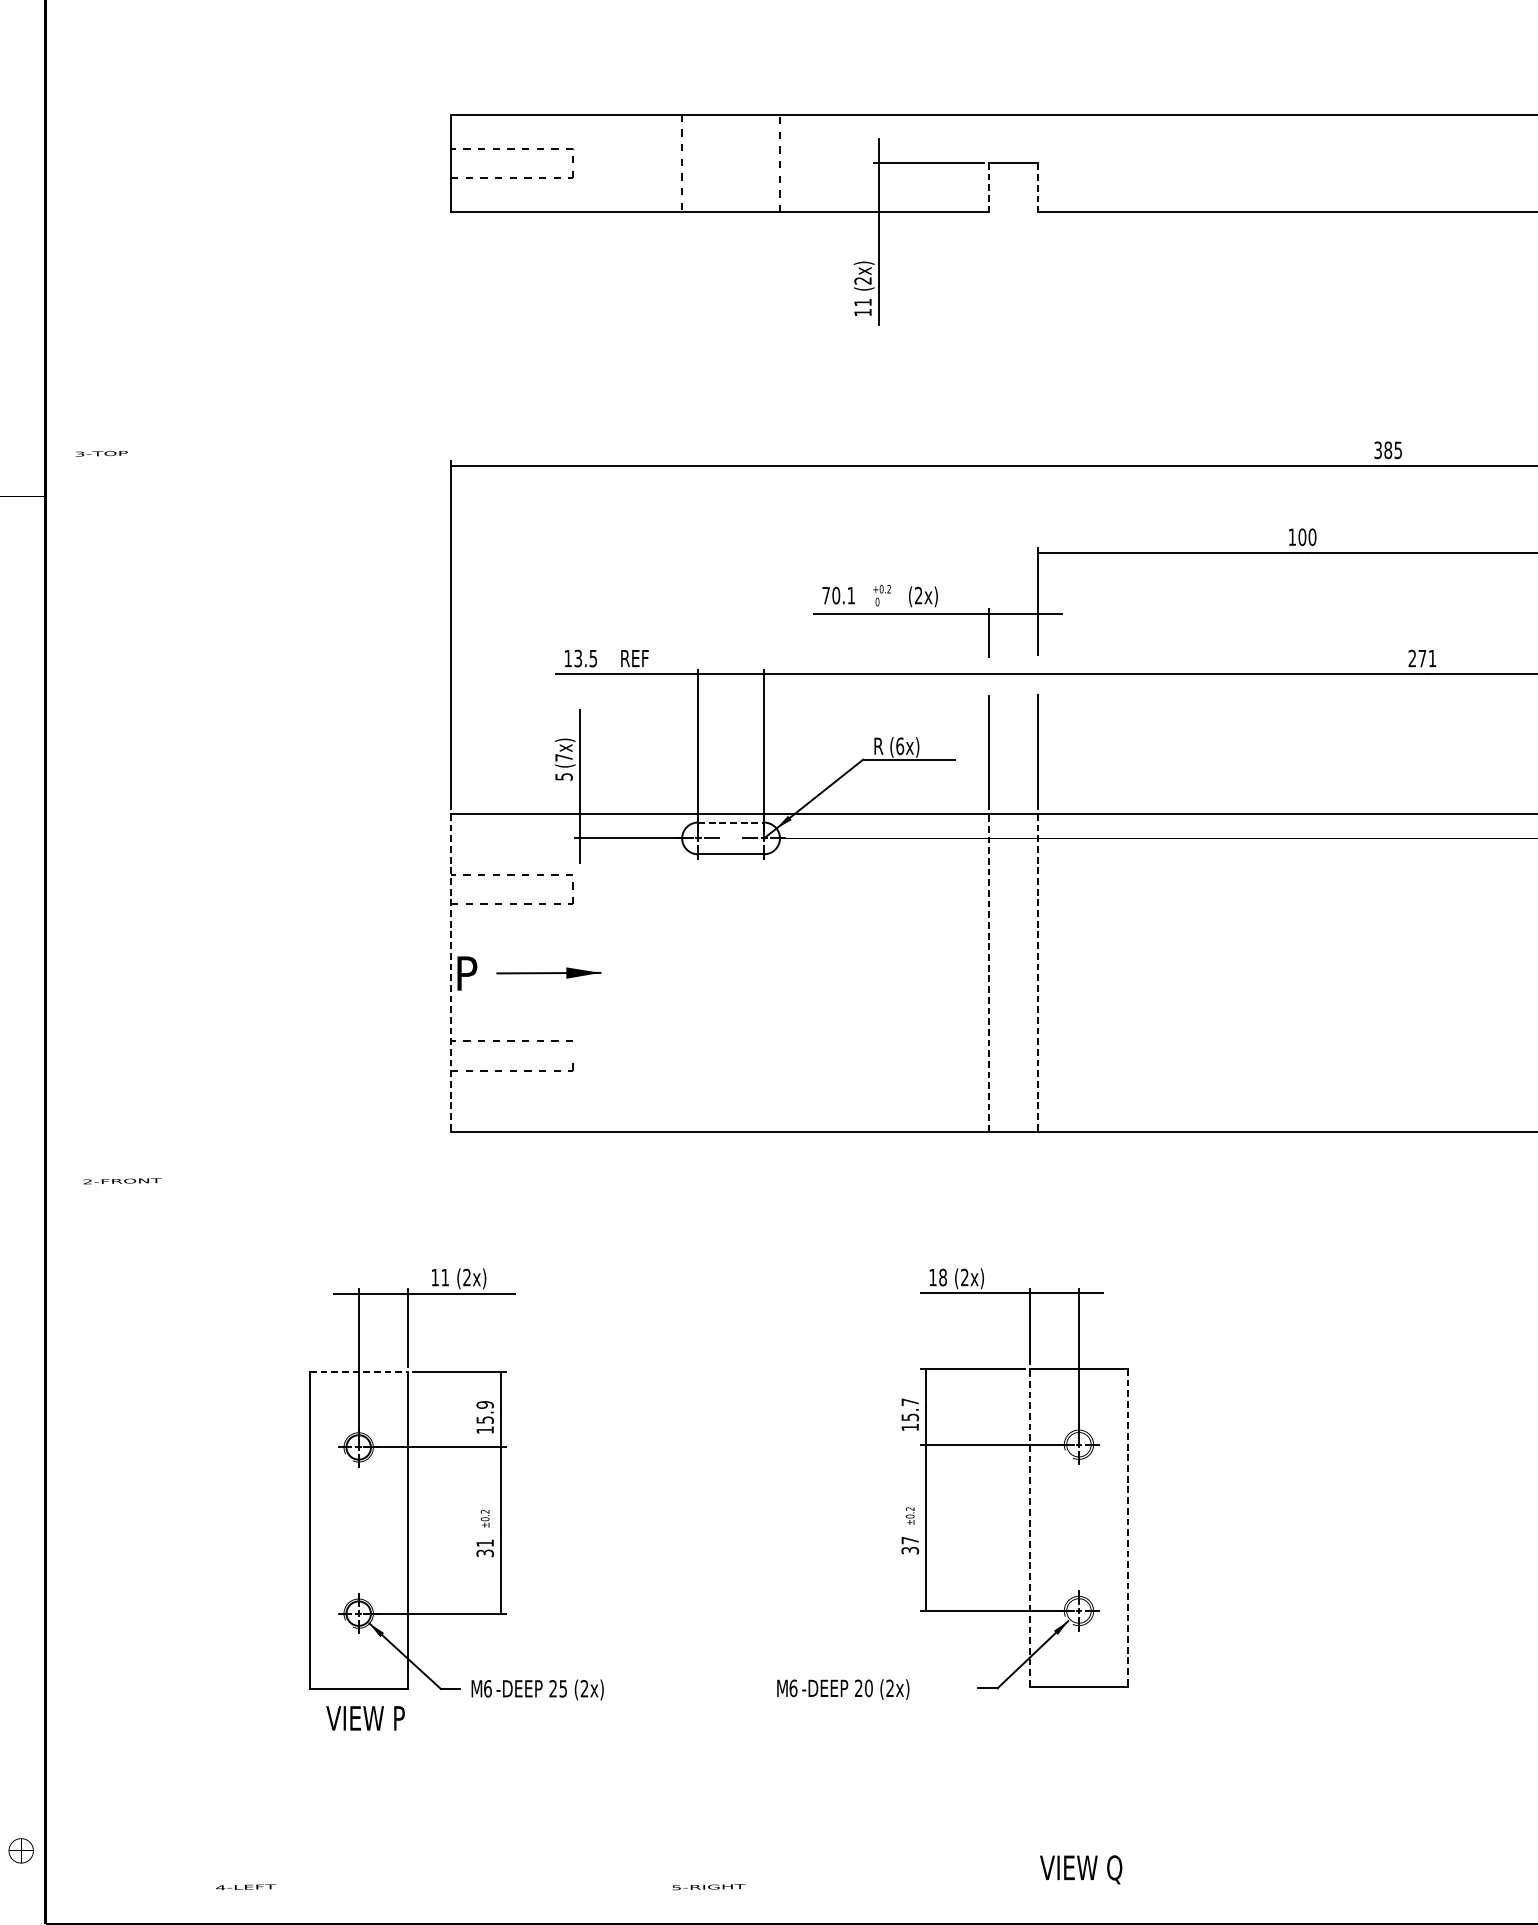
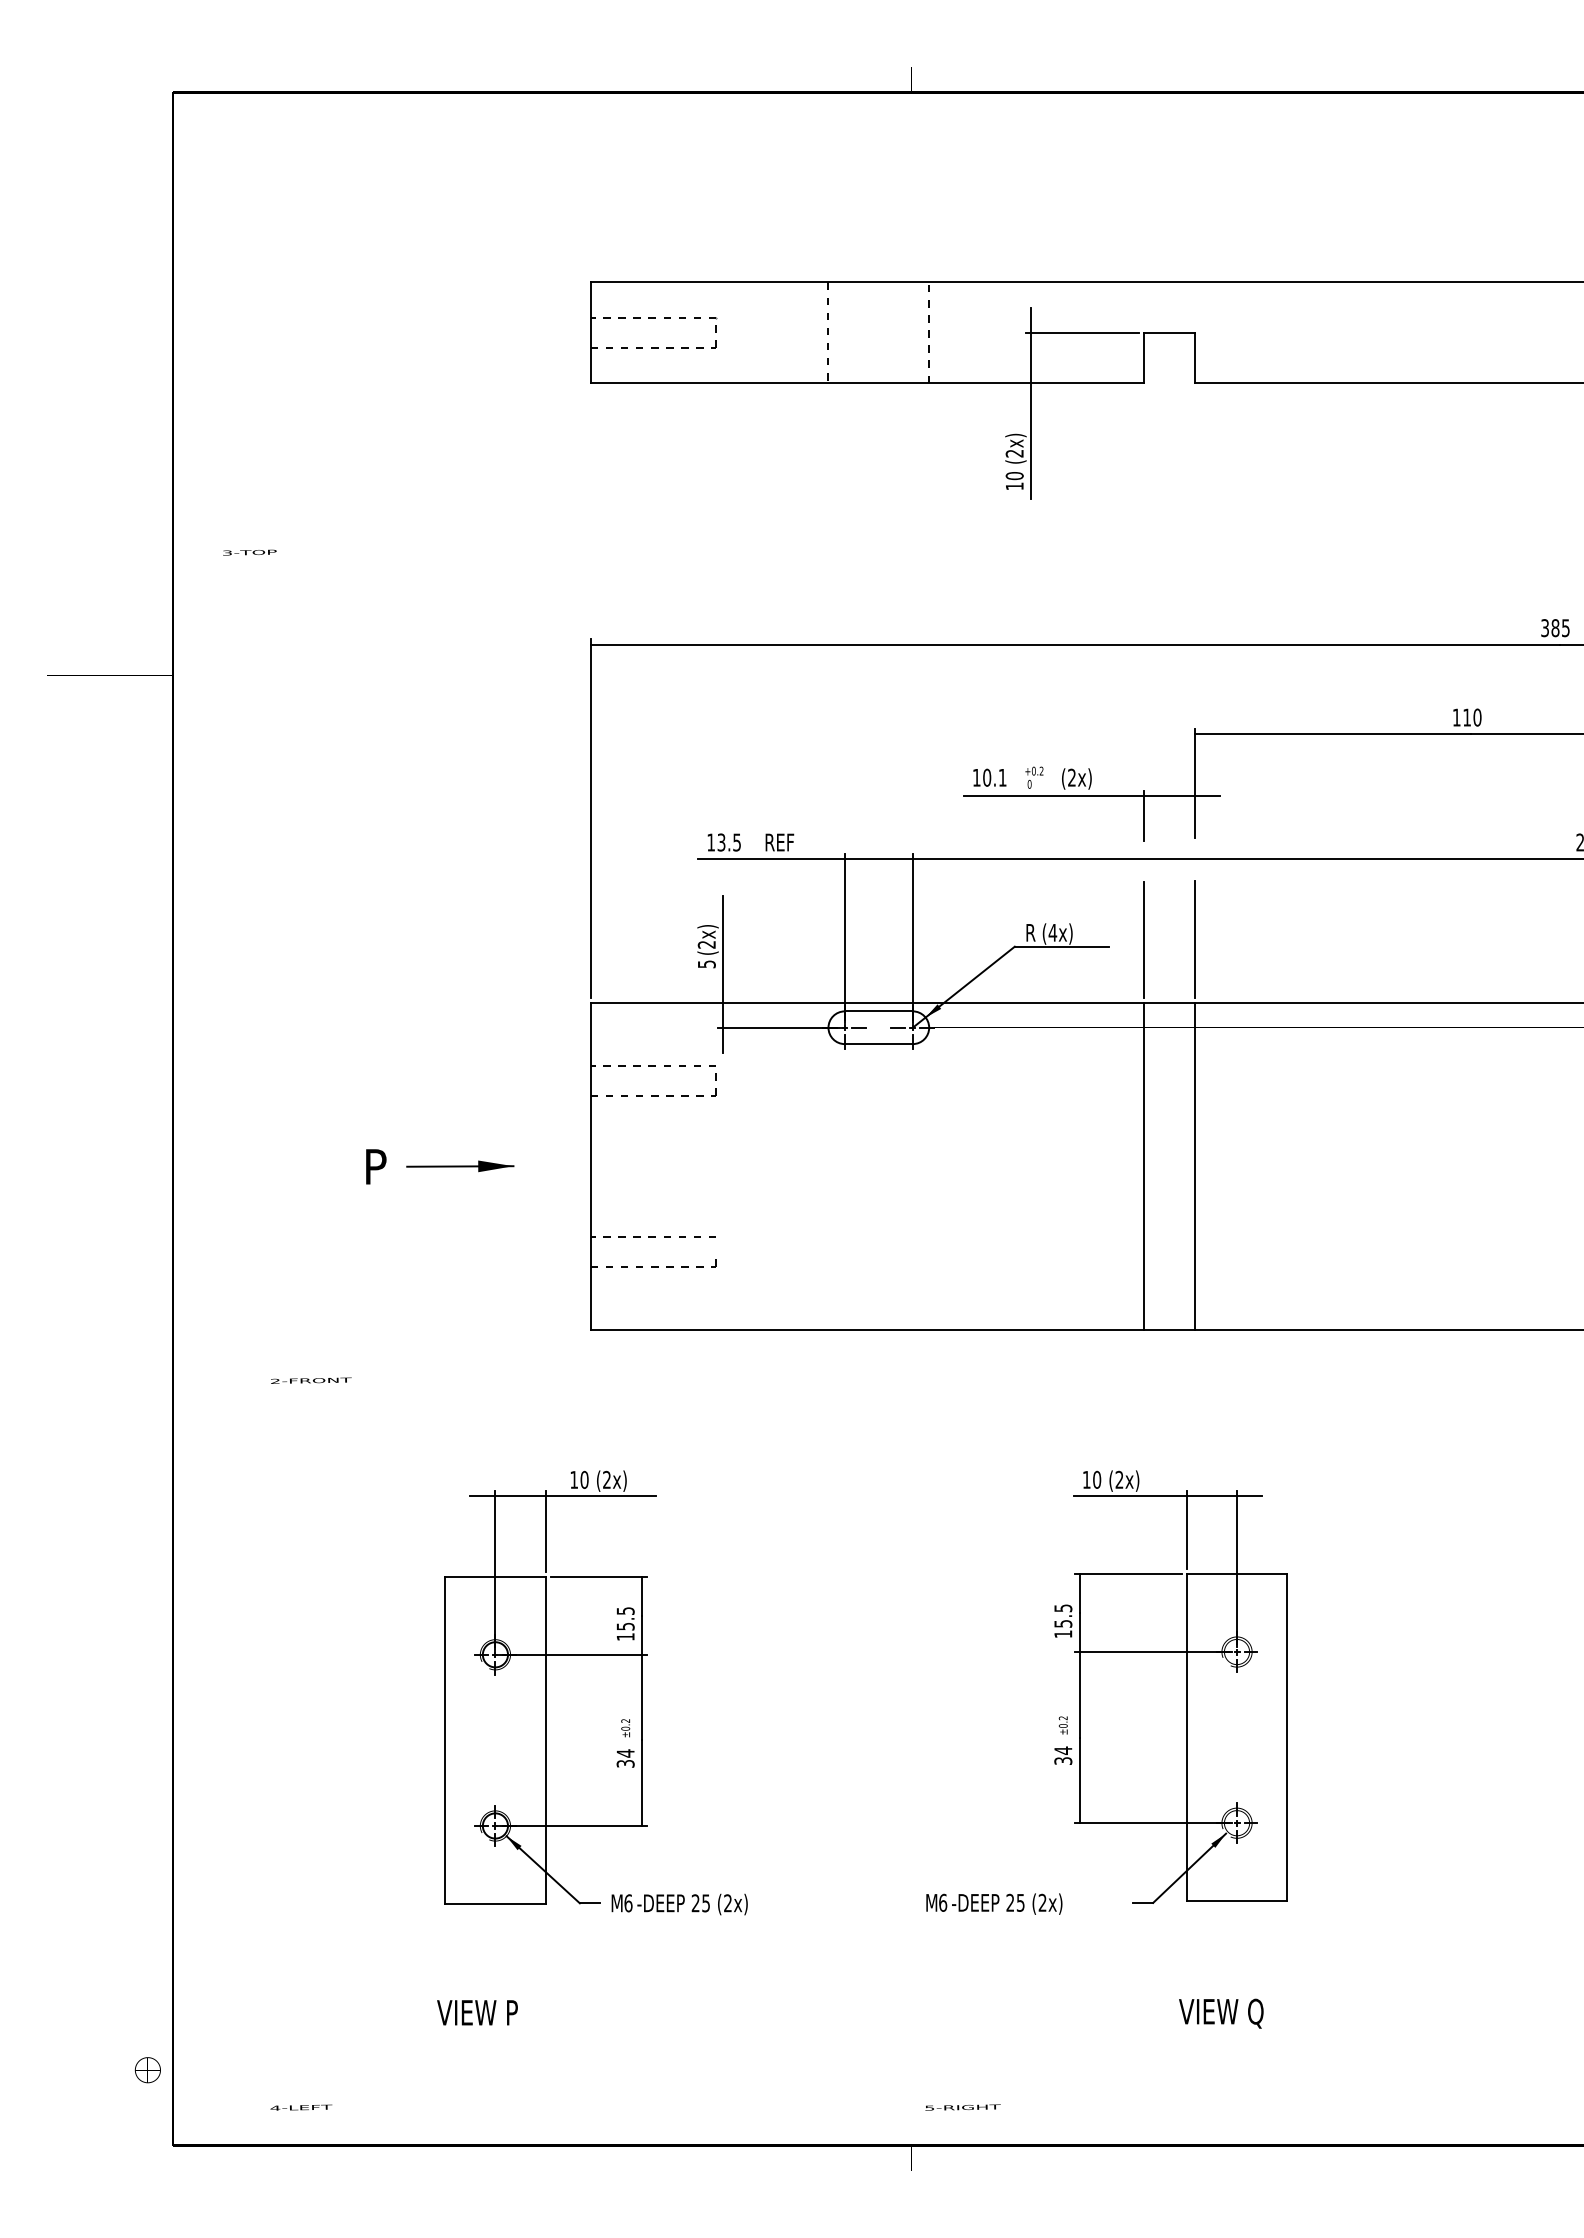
line: (988, 187) -> (1143, 357), dashed -> solid
line: (1037, 188) -> (1194, 358), dashed -> solid
text: (862, 303) -> (1014, 476), 11 -> 10
text: (101, 453) -> (249, 552), moved
text: (1302, 537) -> (1467, 717), 100 -> 110
text: (825, 595) -> (976, 777), 70.1 -> 10.1
text: (899, 745) -> (1052, 932), (6x) -> (4x)
text: (563, 757) -> (706, 944), (7x) -> (2x)
line: (730, 822) -> (878, 1011), dashed -> solid
line: (451, 973) -> (590, 1166), dashed -> solid
part: (529, 973) -> (440, 1166), moved
line: (988, 973) -> (1143, 1166), dashed -> solid
line: (1037, 973) -> (1194, 1166), dashed -> solid
text: (122, 1181) -> (311, 1380), moved
text: (445, 1277) -> (584, 1479), 11 -> 10
text: (943, 1277) -> (1097, 1479), 18 -> 10
line: (358, 1371) -> (495, 1576), dashed -> solid
text: (910, 1402) -> (1063, 1608), 15.7 -> 15.5
text: (485, 1405) -> (625, 1611), 15.9 -> 15.5
line: (1029, 1527) -> (1186, 1737), dashed -> solid
line: (1127, 1527) -> (1287, 1737), dashed -> solid
text: (910, 1540) -> (1063, 1750), 37 -> 34
text: (485, 1543) -> (625, 1753), 31 -> 34
text: (868, 1687) -> (1020, 1902), 20 -> 25
text: (365, 1718) -> (477, 2012), moved
text: (1081, 1869) -> (1221, 2013), moved
text: (246, 1887) -> (301, 2107), moved
text: (708, 1887) -> (962, 2107), moved

